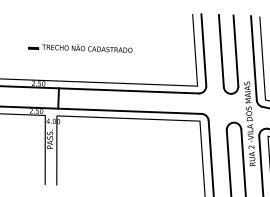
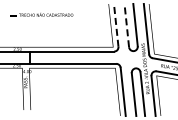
text: (79, 47) -> (41, 14), moved
line: (204, 50) -> (116, 25), solid -> dashed
line: (220, 50) -> (126, 25), solid -> dashed

